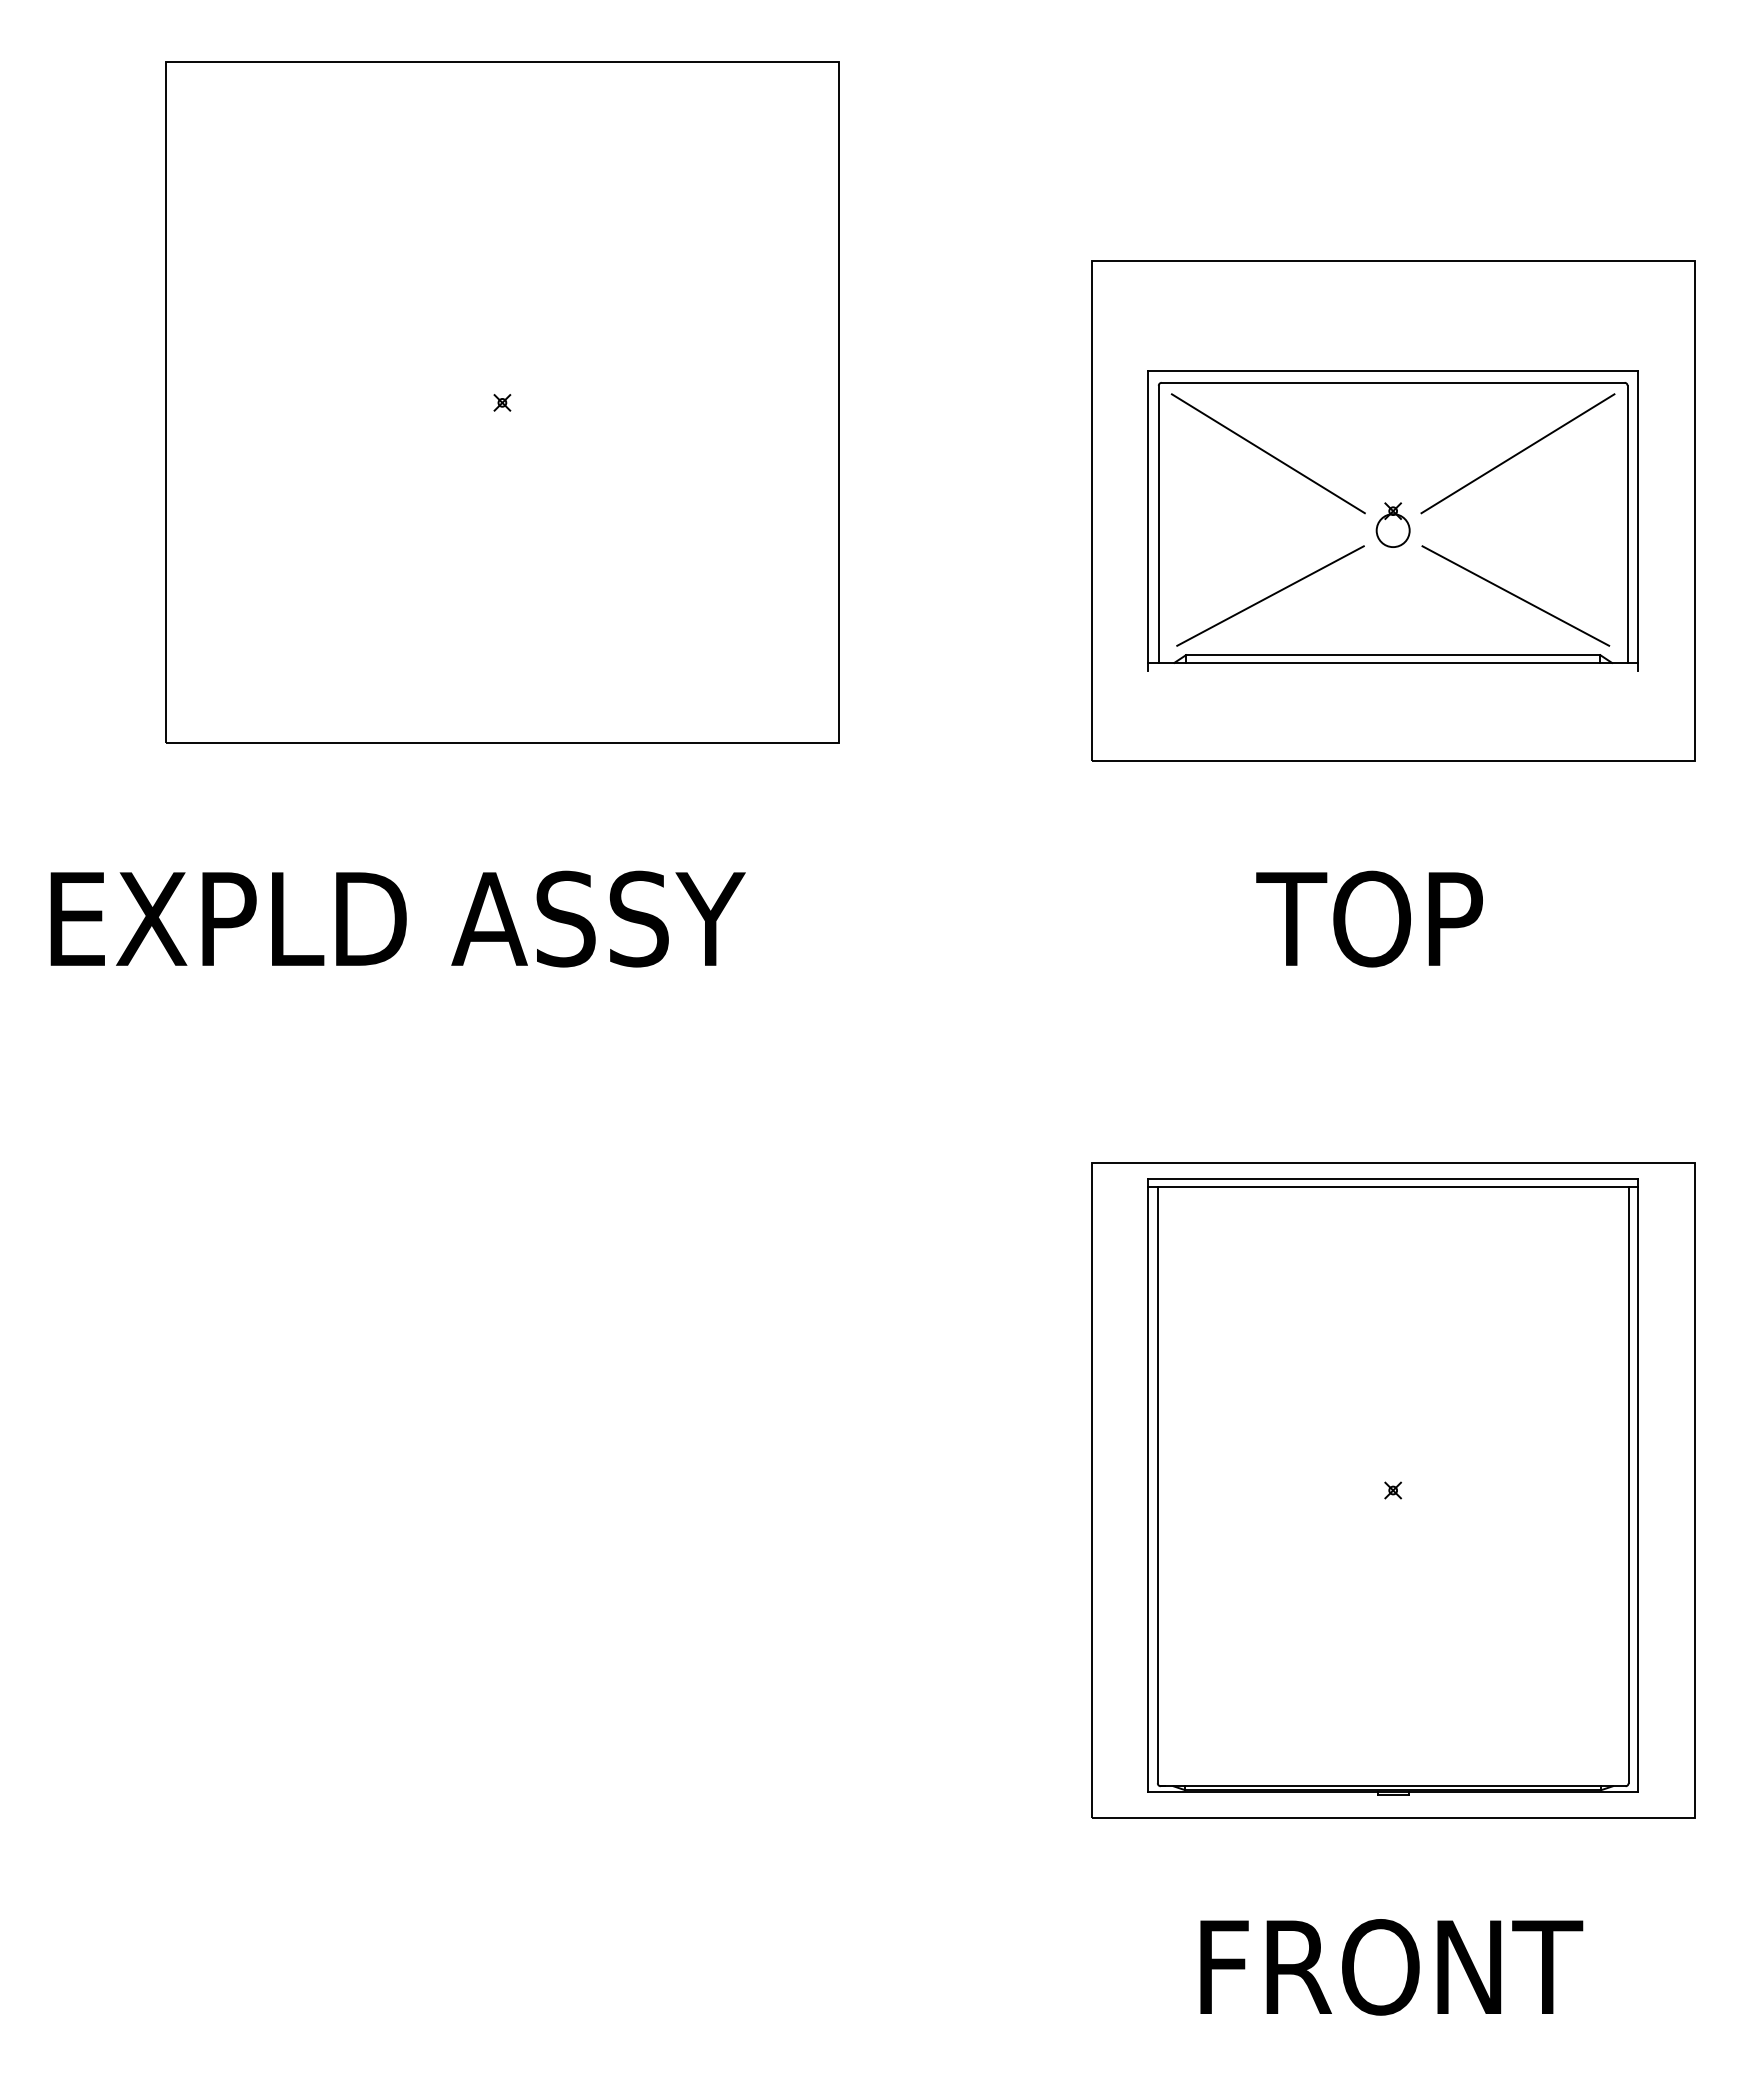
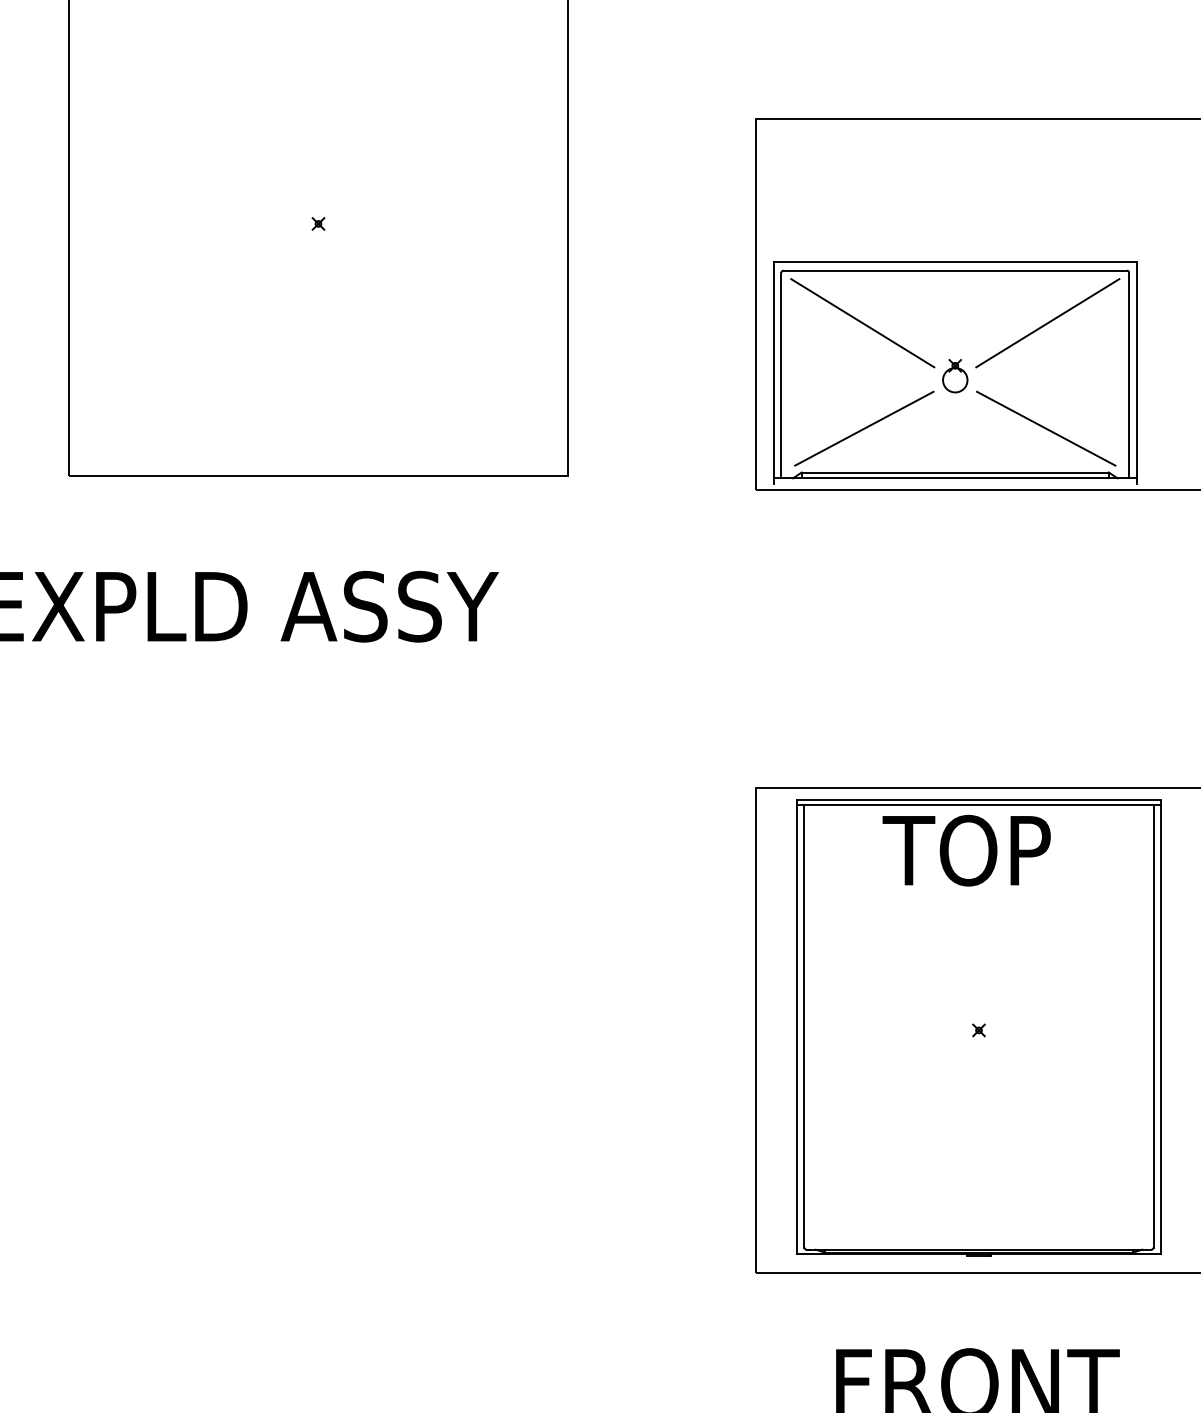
part: (1392, 520) -> (954, 372), moved
text: (1369, 918) -> (966, 850), moved

